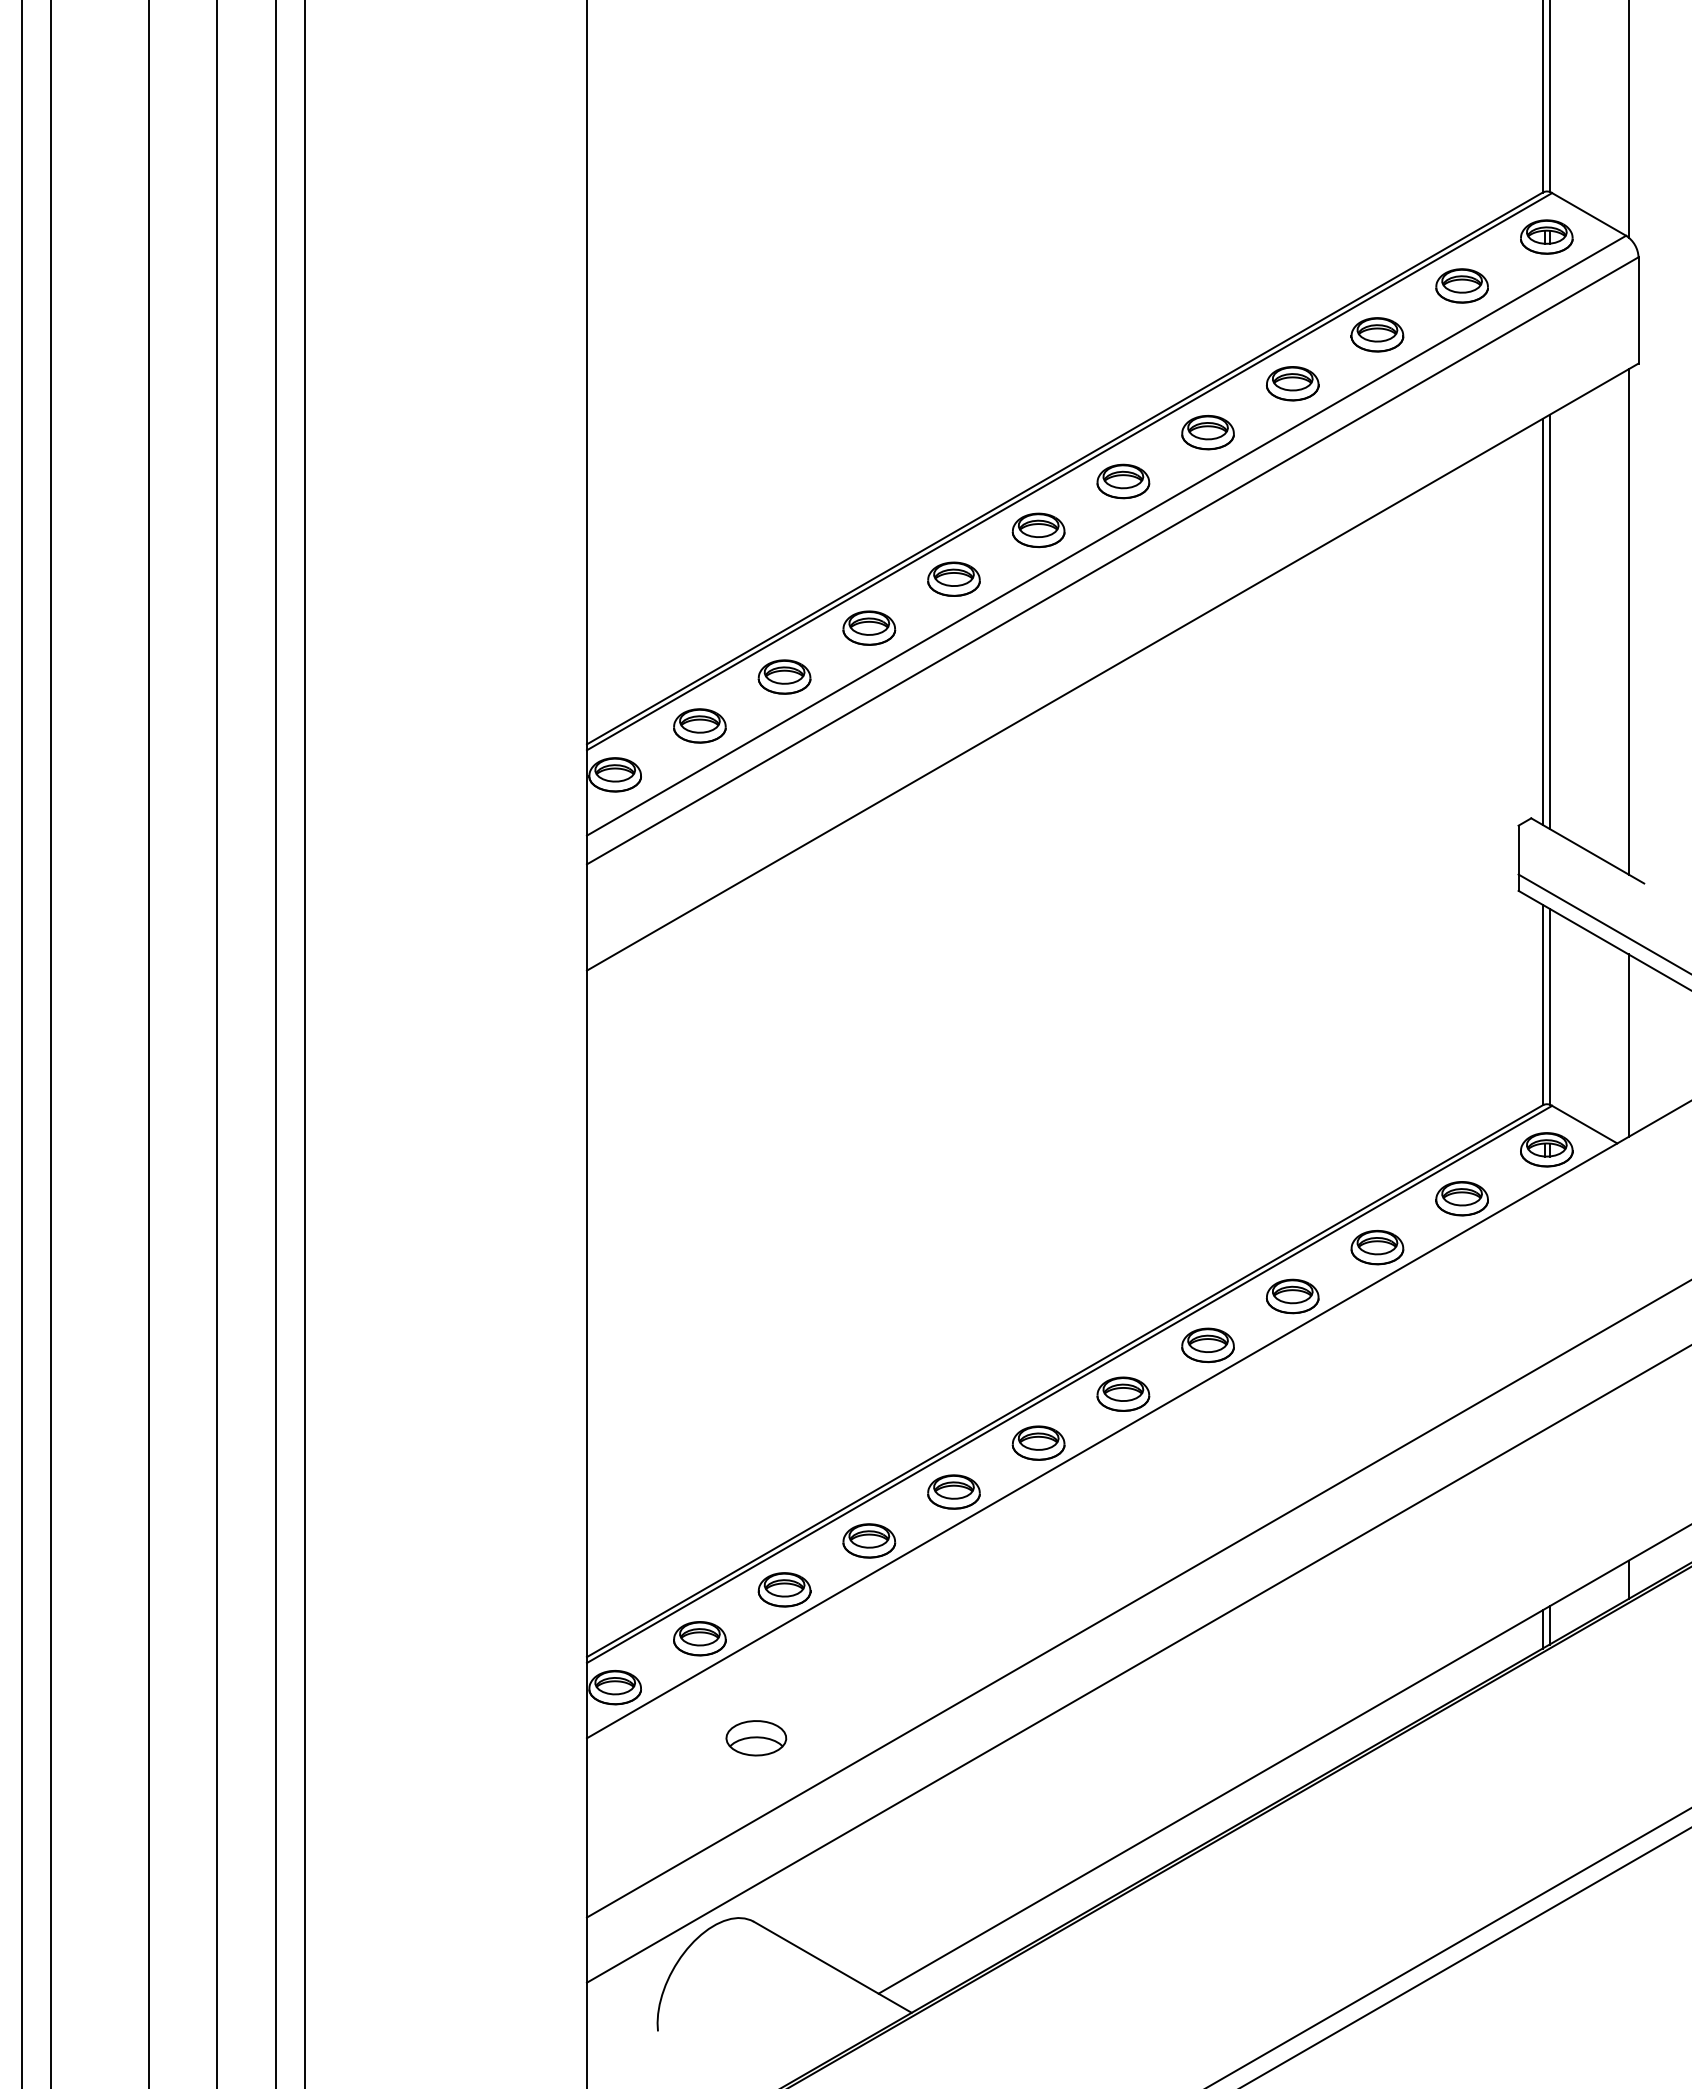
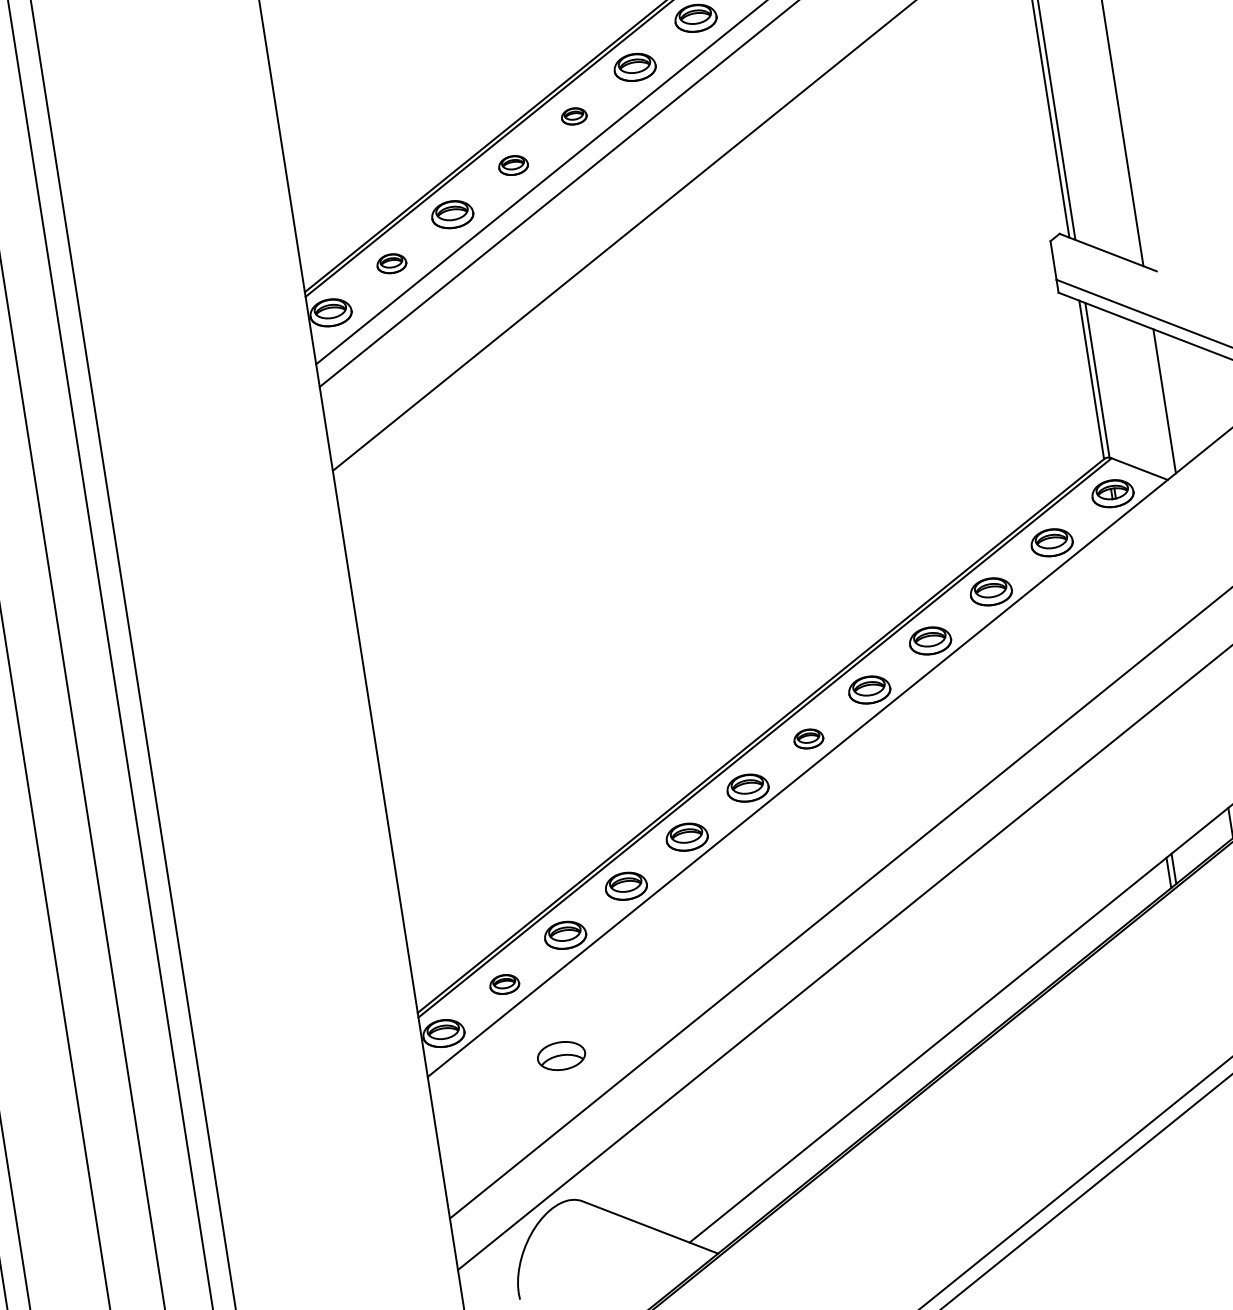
part: (953, 578) -> (573, 115), size x0.6
part: (869, 627) -> (513, 165), size x0.7
part: (699, 725) -> (391, 263), size x0.7
part: (1123, 1393) -> (808, 738), size x0.7
part: (699, 1638) -> (504, 984), size x0.7

